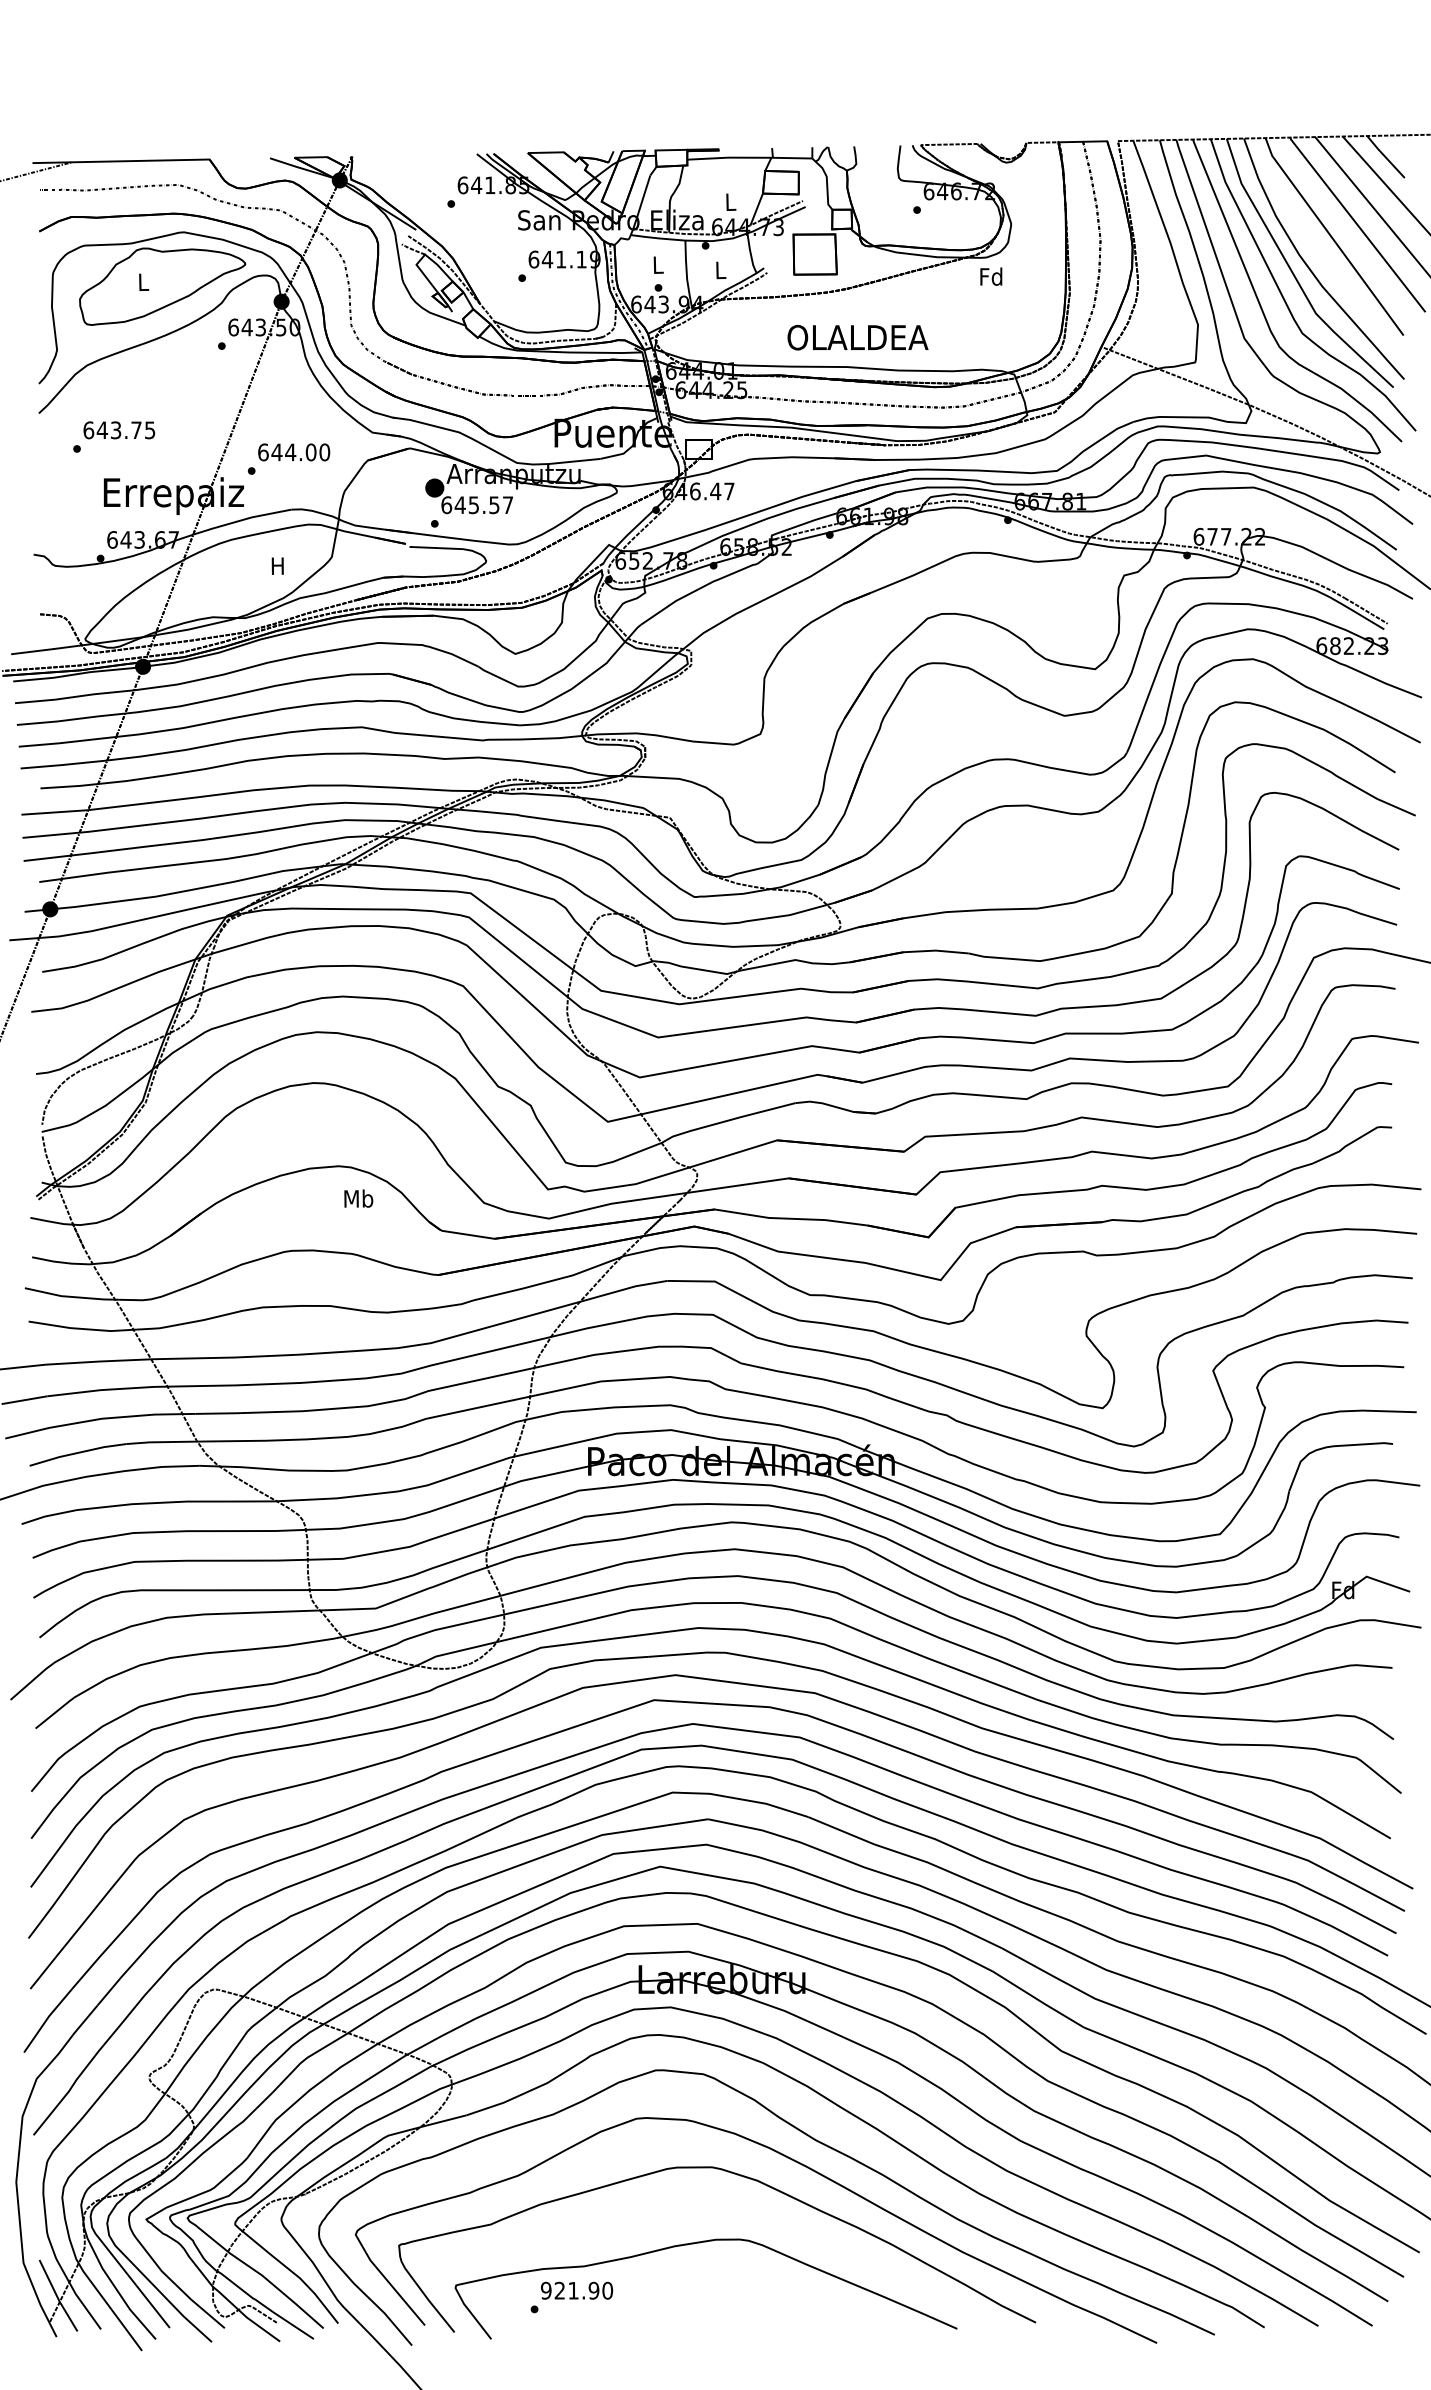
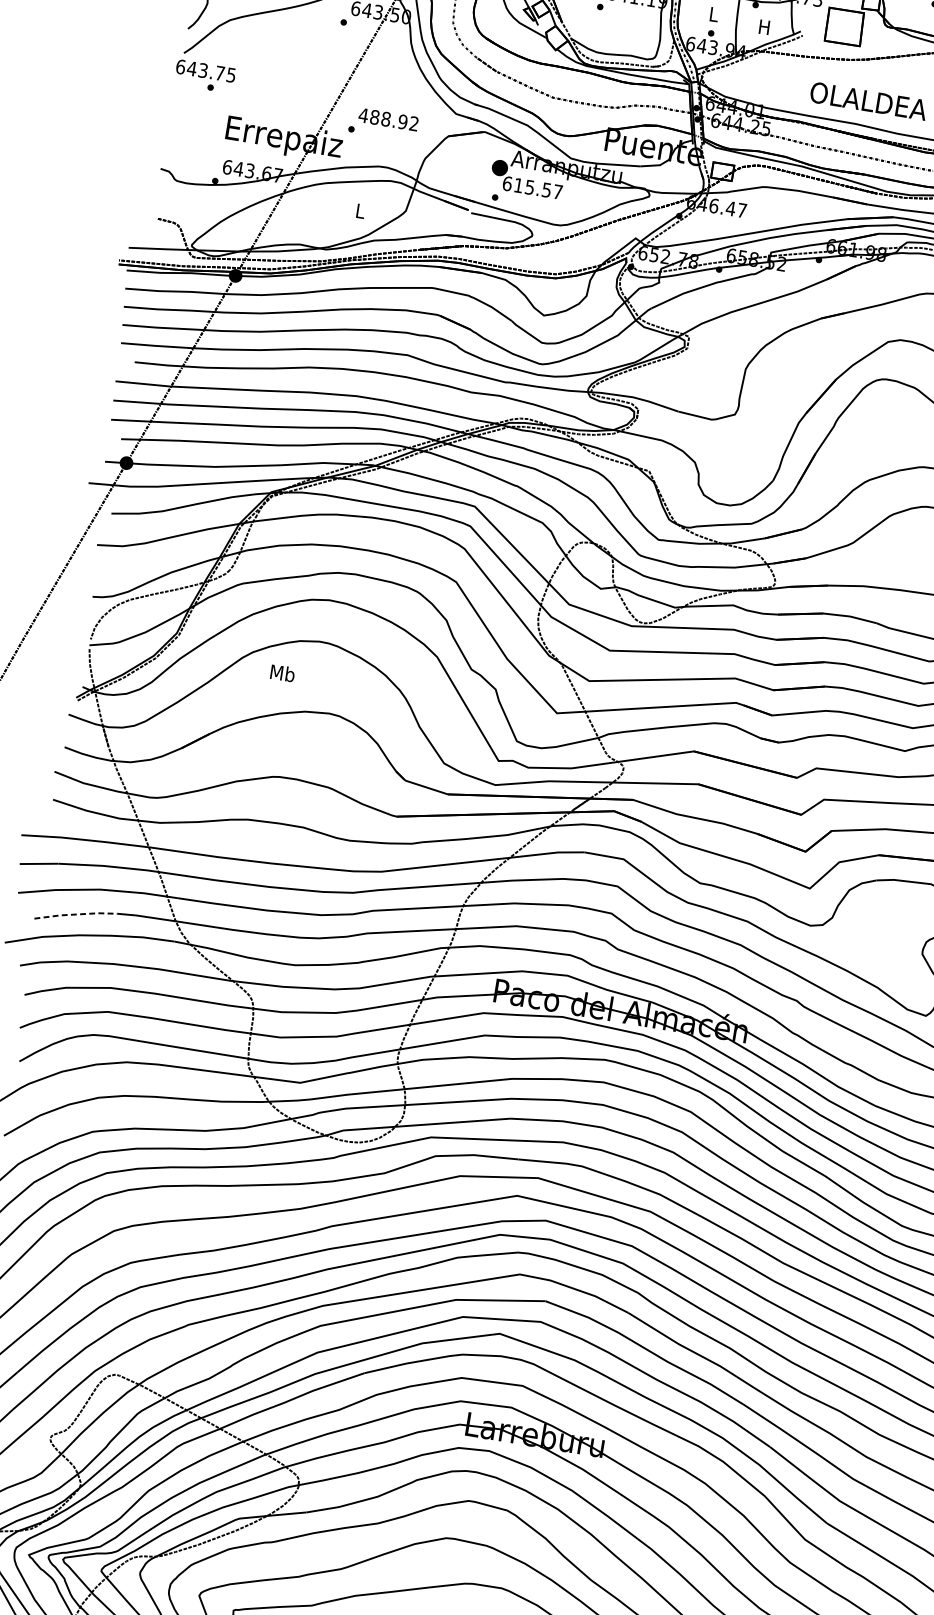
text: (720, 270) -> (764, 27), L -> H
text: (119, 430) -> (206, 71), moved
text: (293, 452) -> (388, 119), 644.00 -> 488.92
text: (459, 504) -> (518, 184), 645.57 -> 615.57
text: (277, 565) -> (359, 210), H -> L
text: (358, 1198) -> (282, 673), moved
line: (77, 1452) -> (75, 914), solid -> dashed

